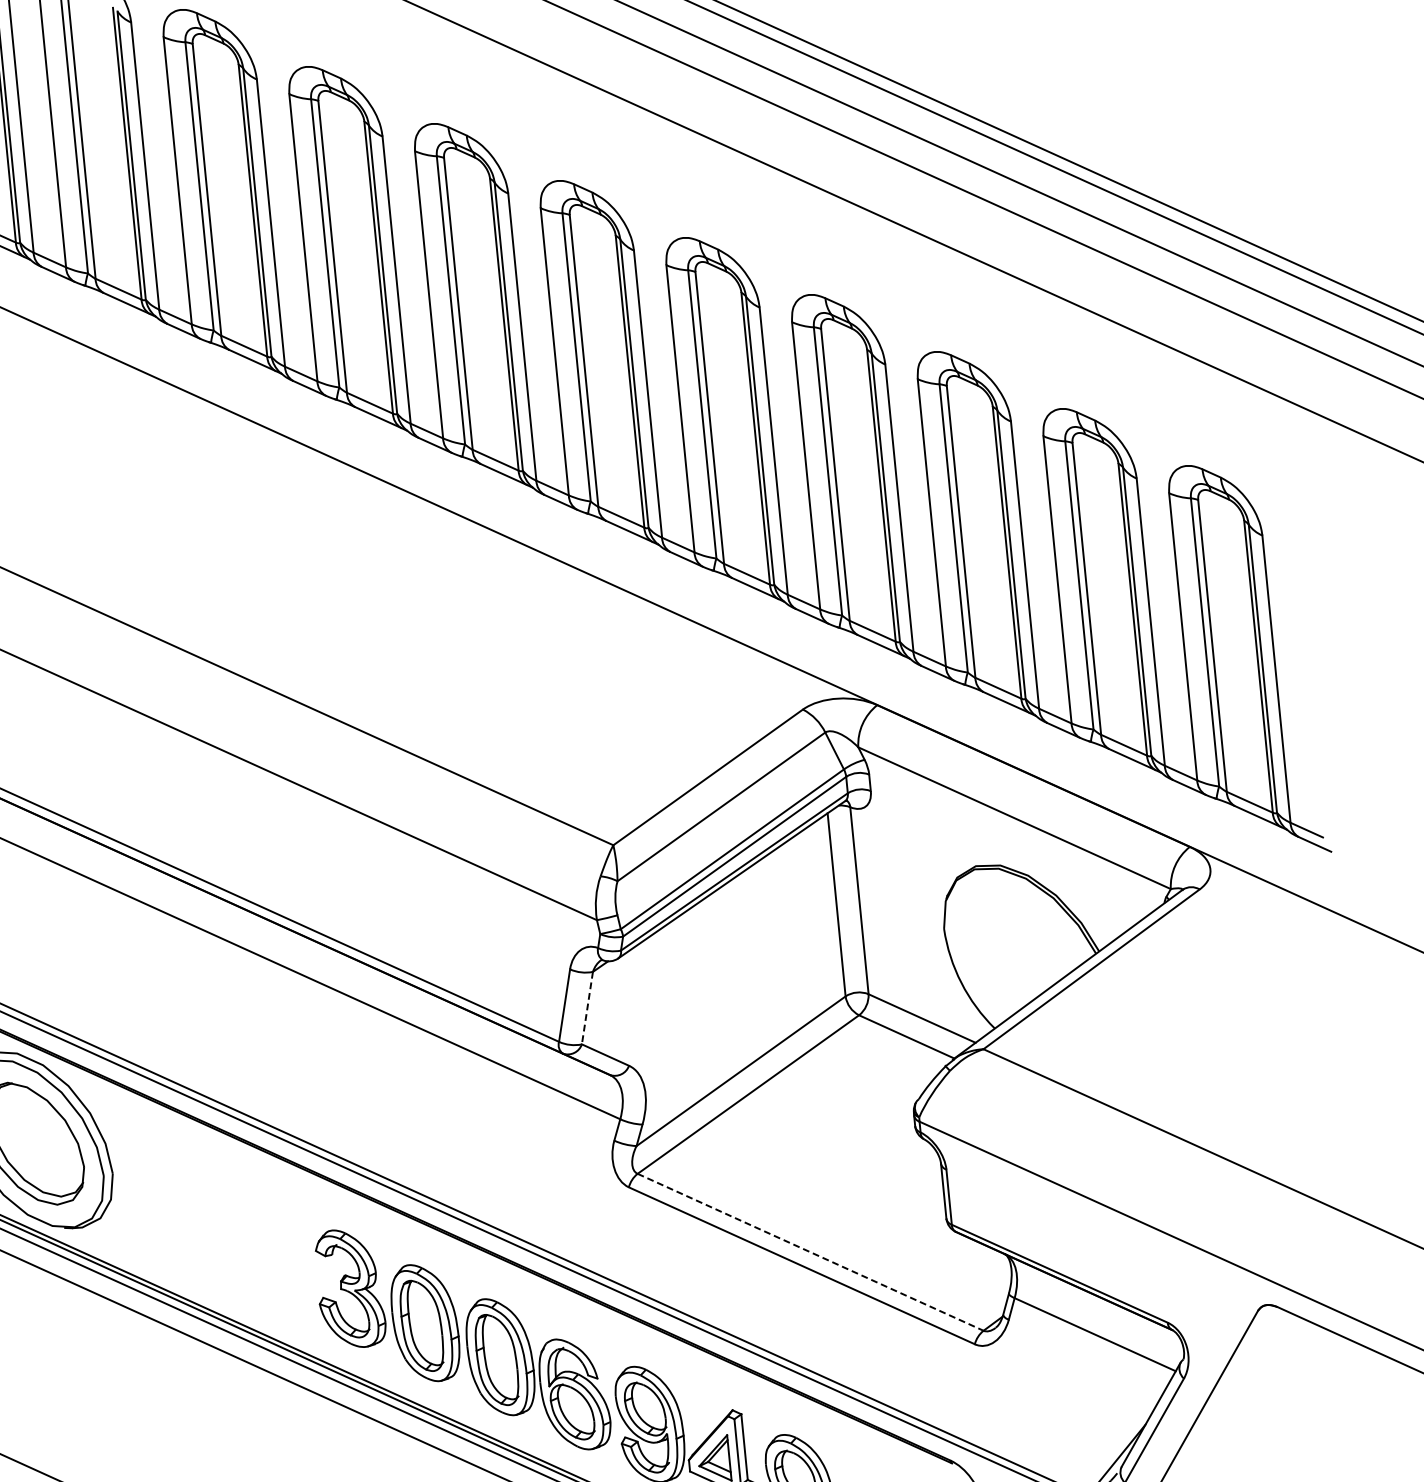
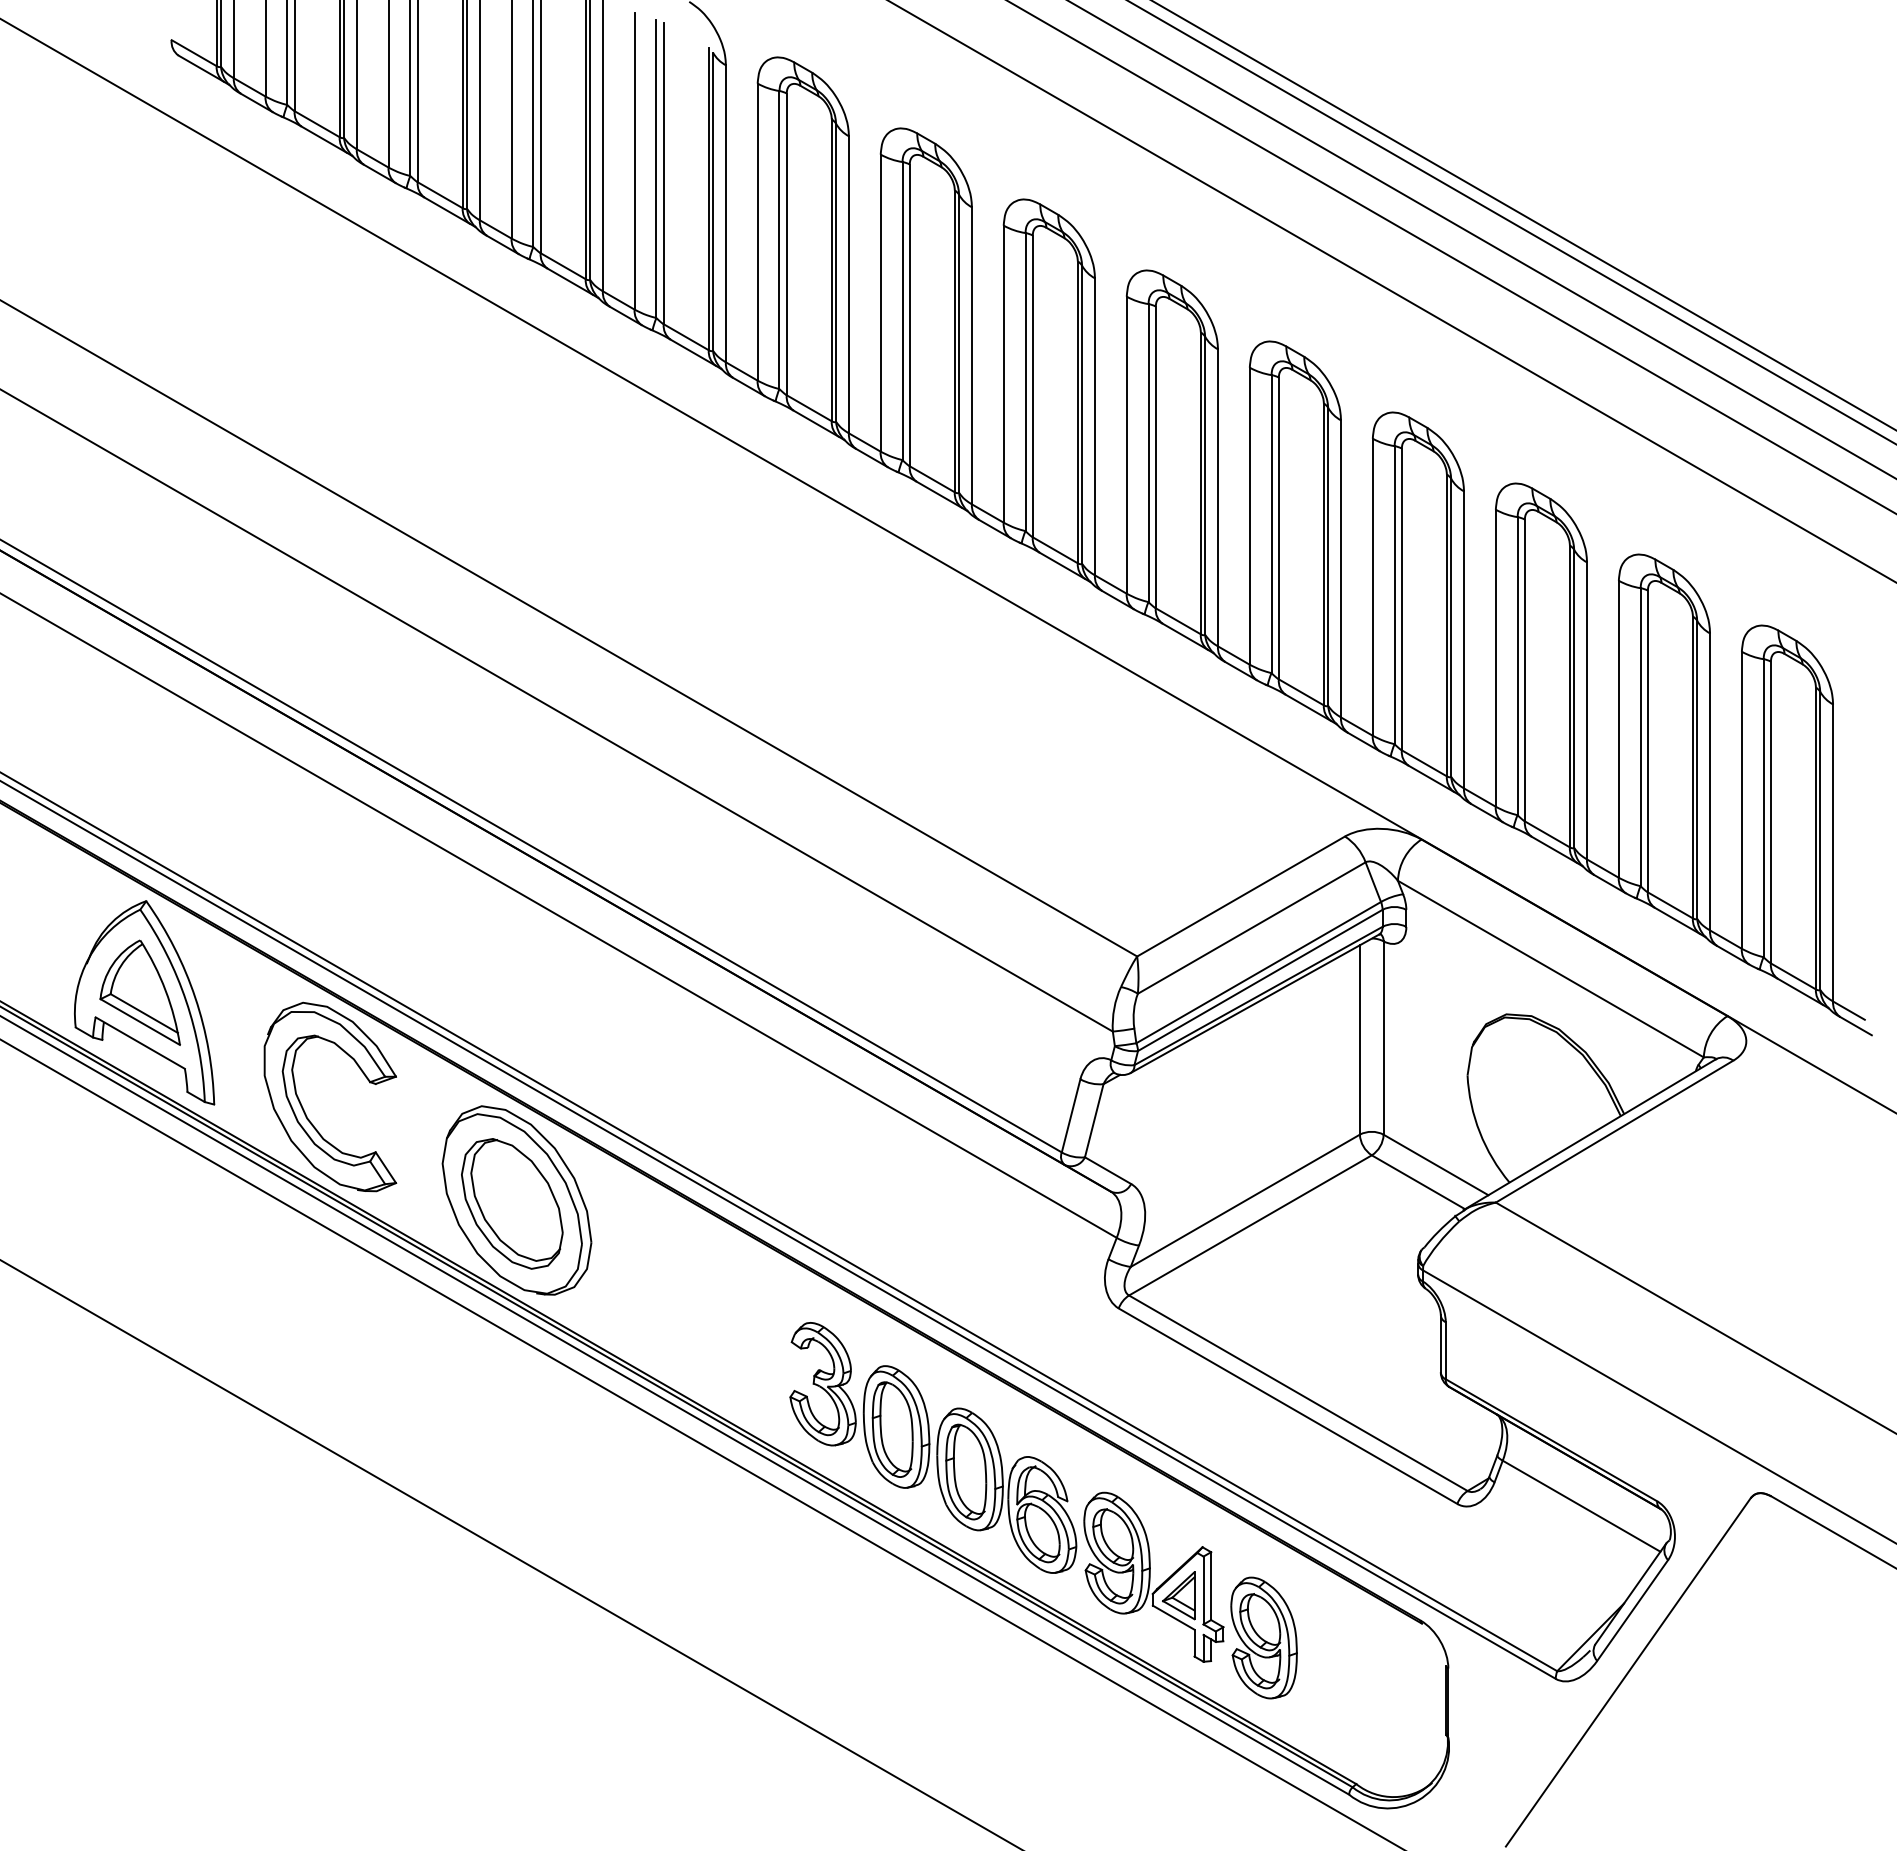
line: (587, 1007) -> (1094, 1120), dashed -> solid
line: (810, 1252) -> (1298, 1393), dashed -> solid

